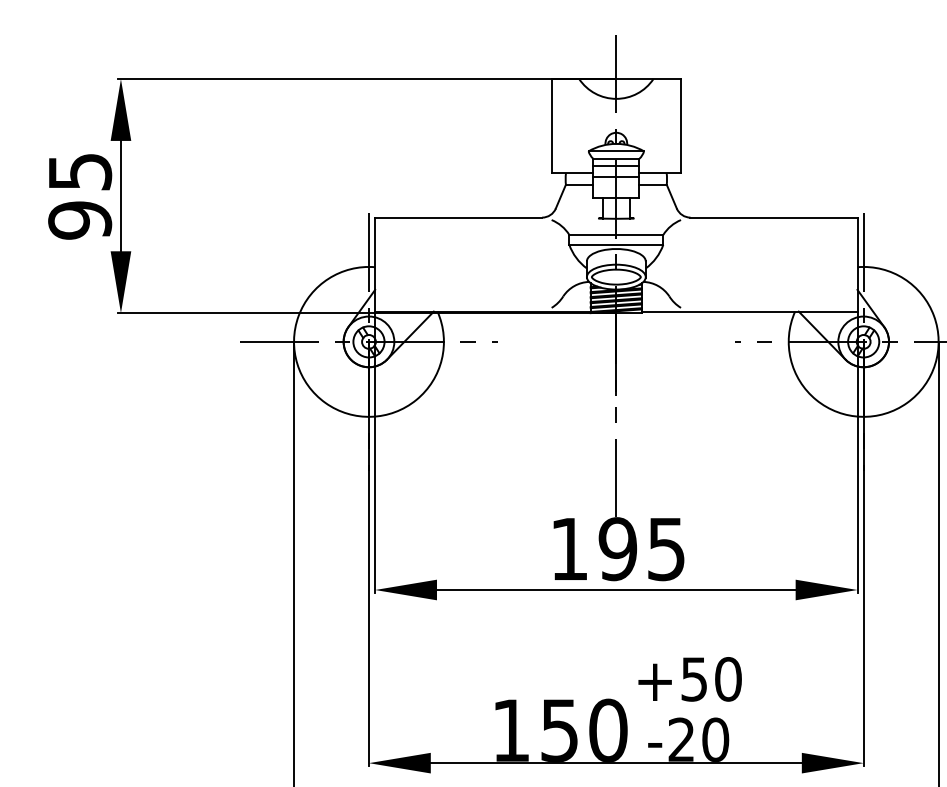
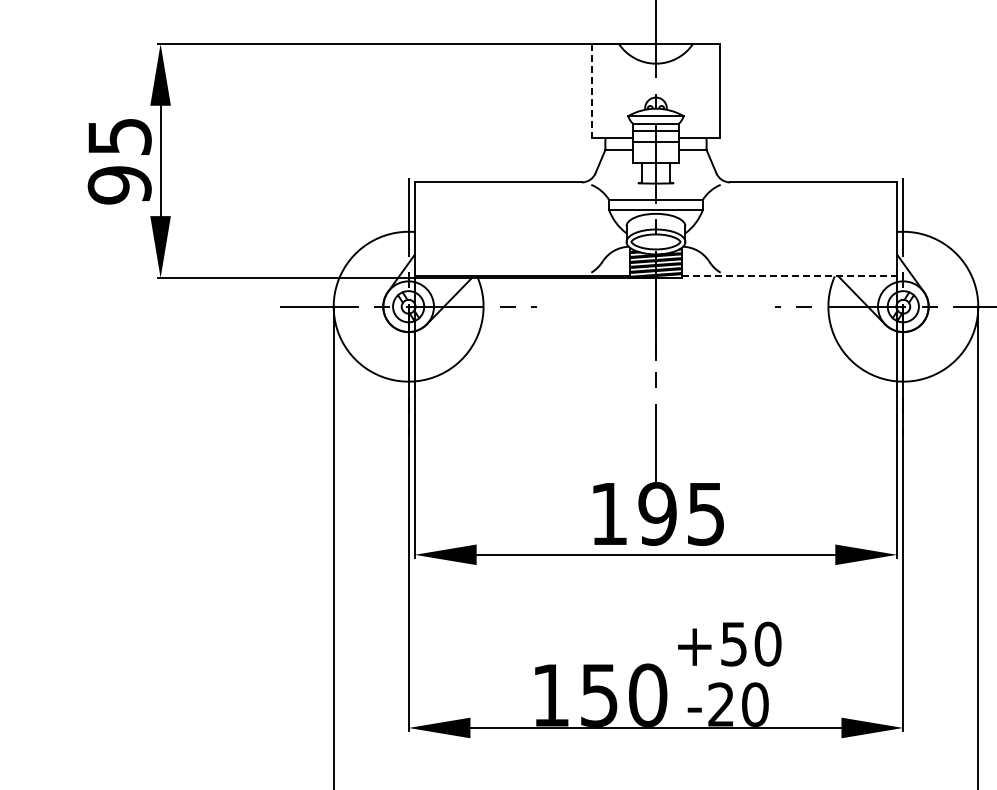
line: (551, 125) -> (591, 90), solid -> dashed
line: (749, 311) -> (789, 276), solid -> dashed

